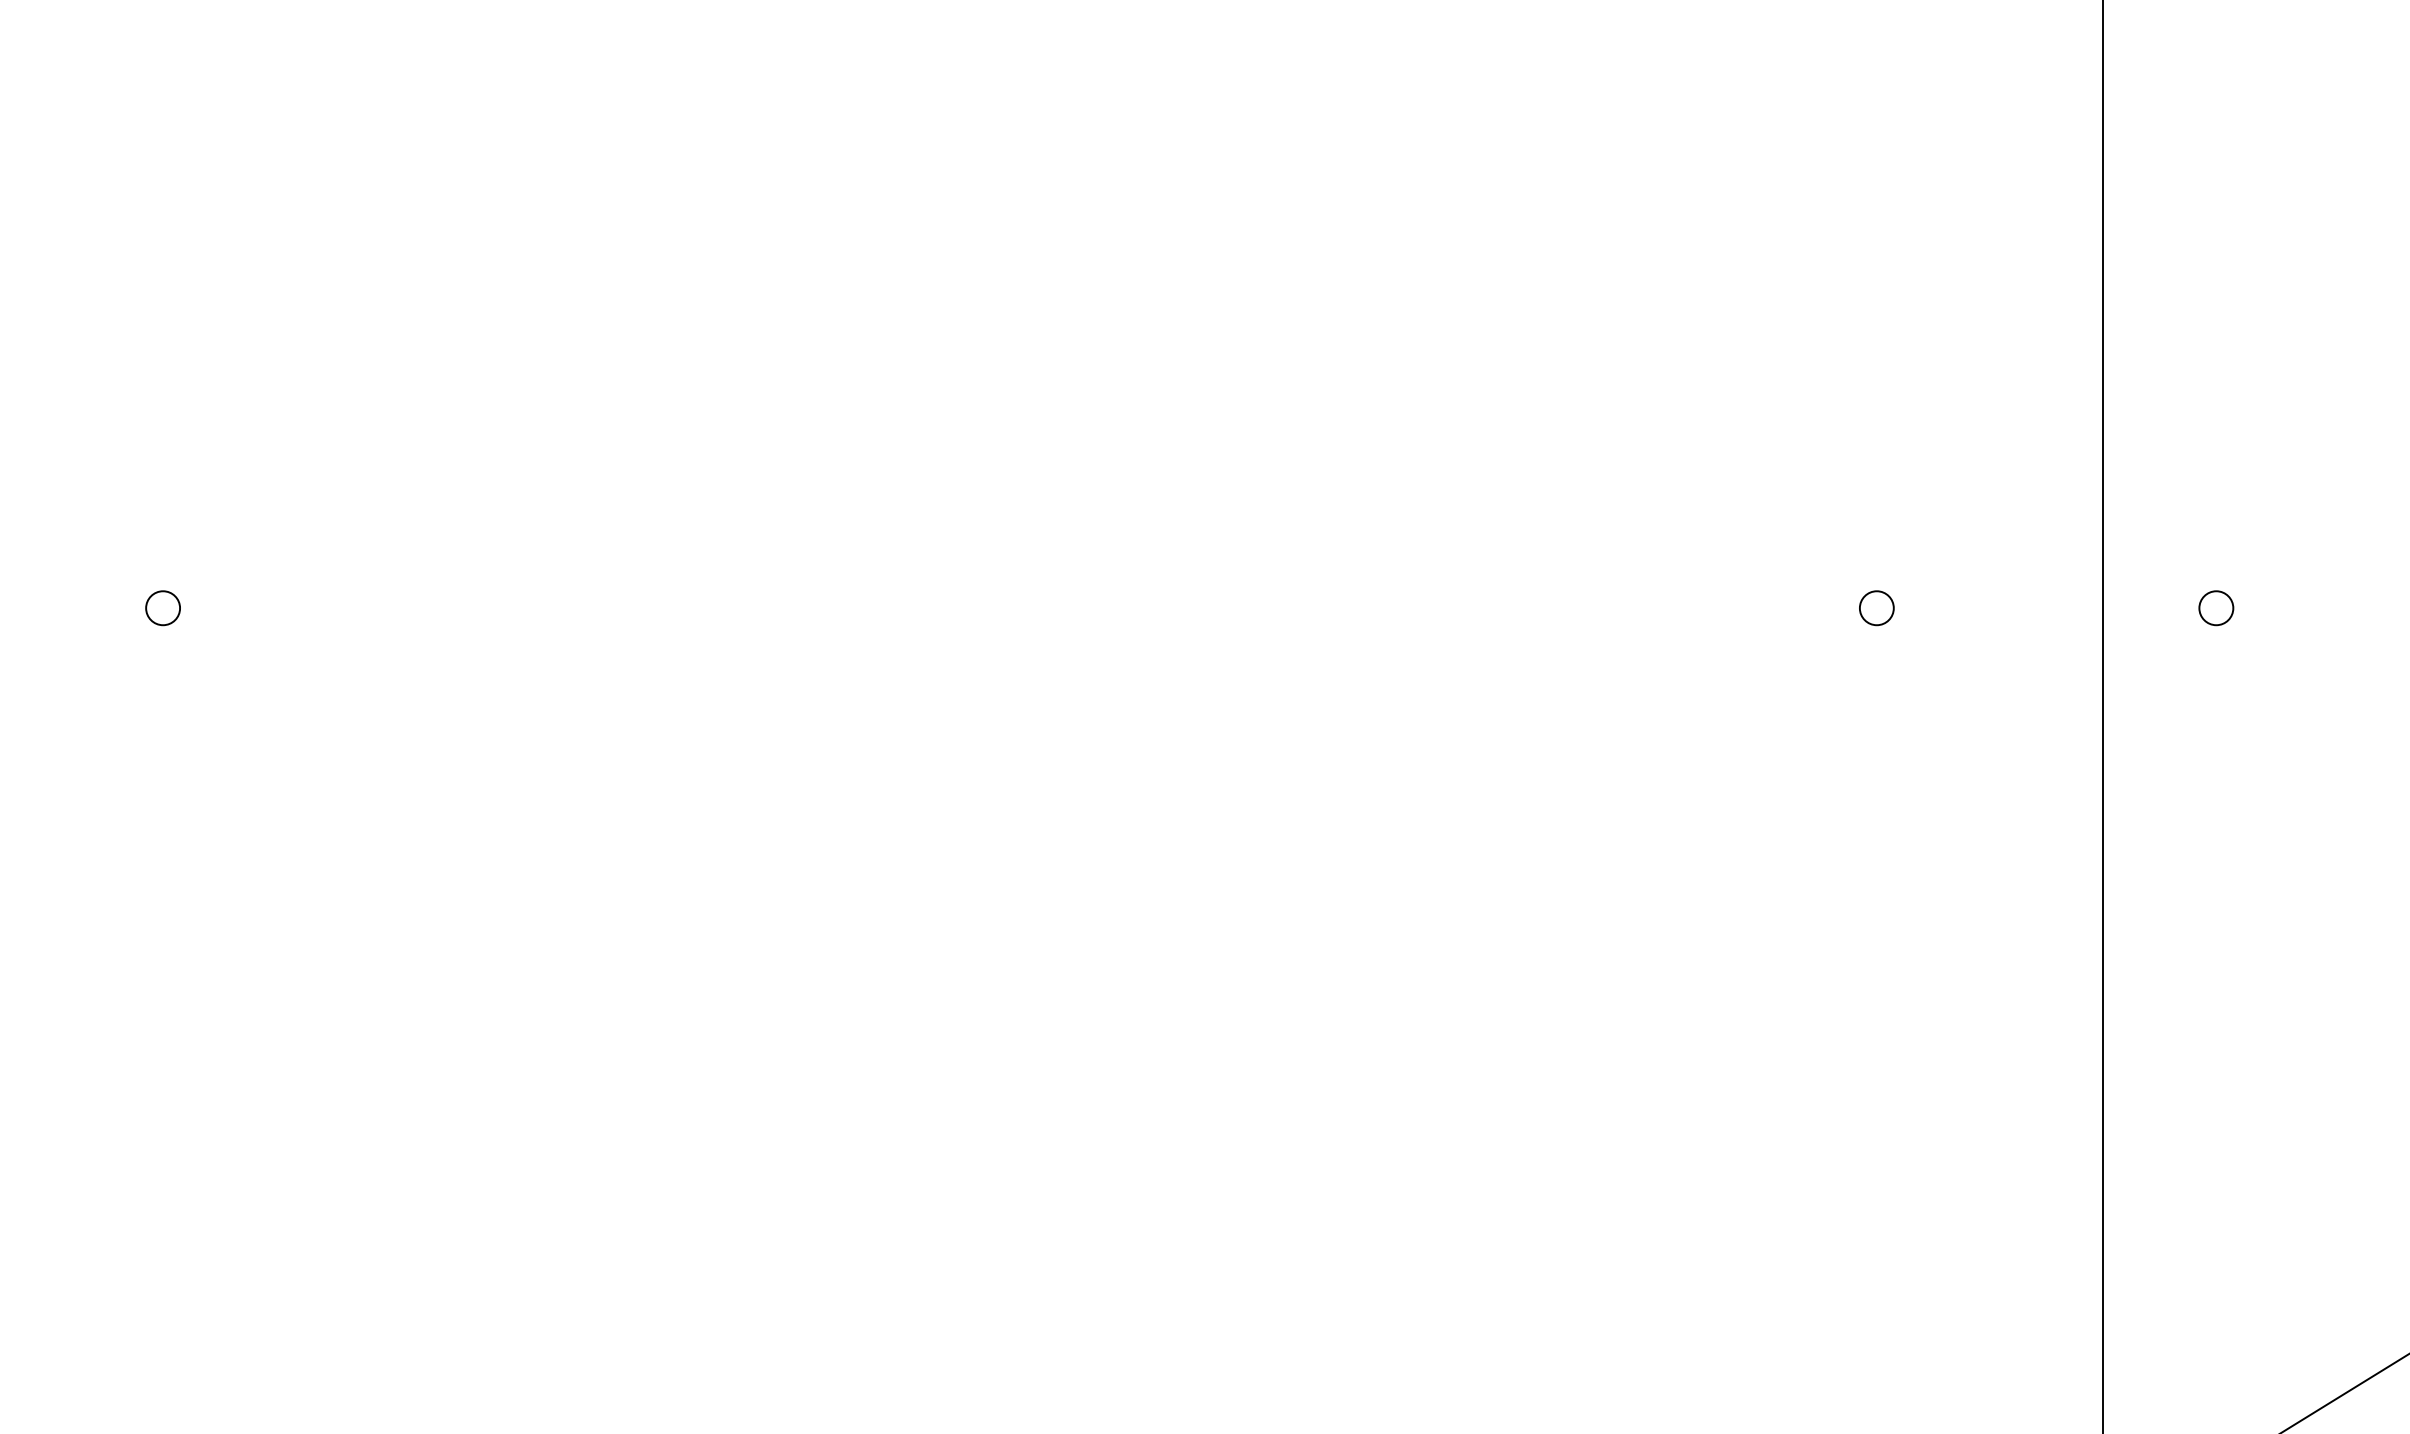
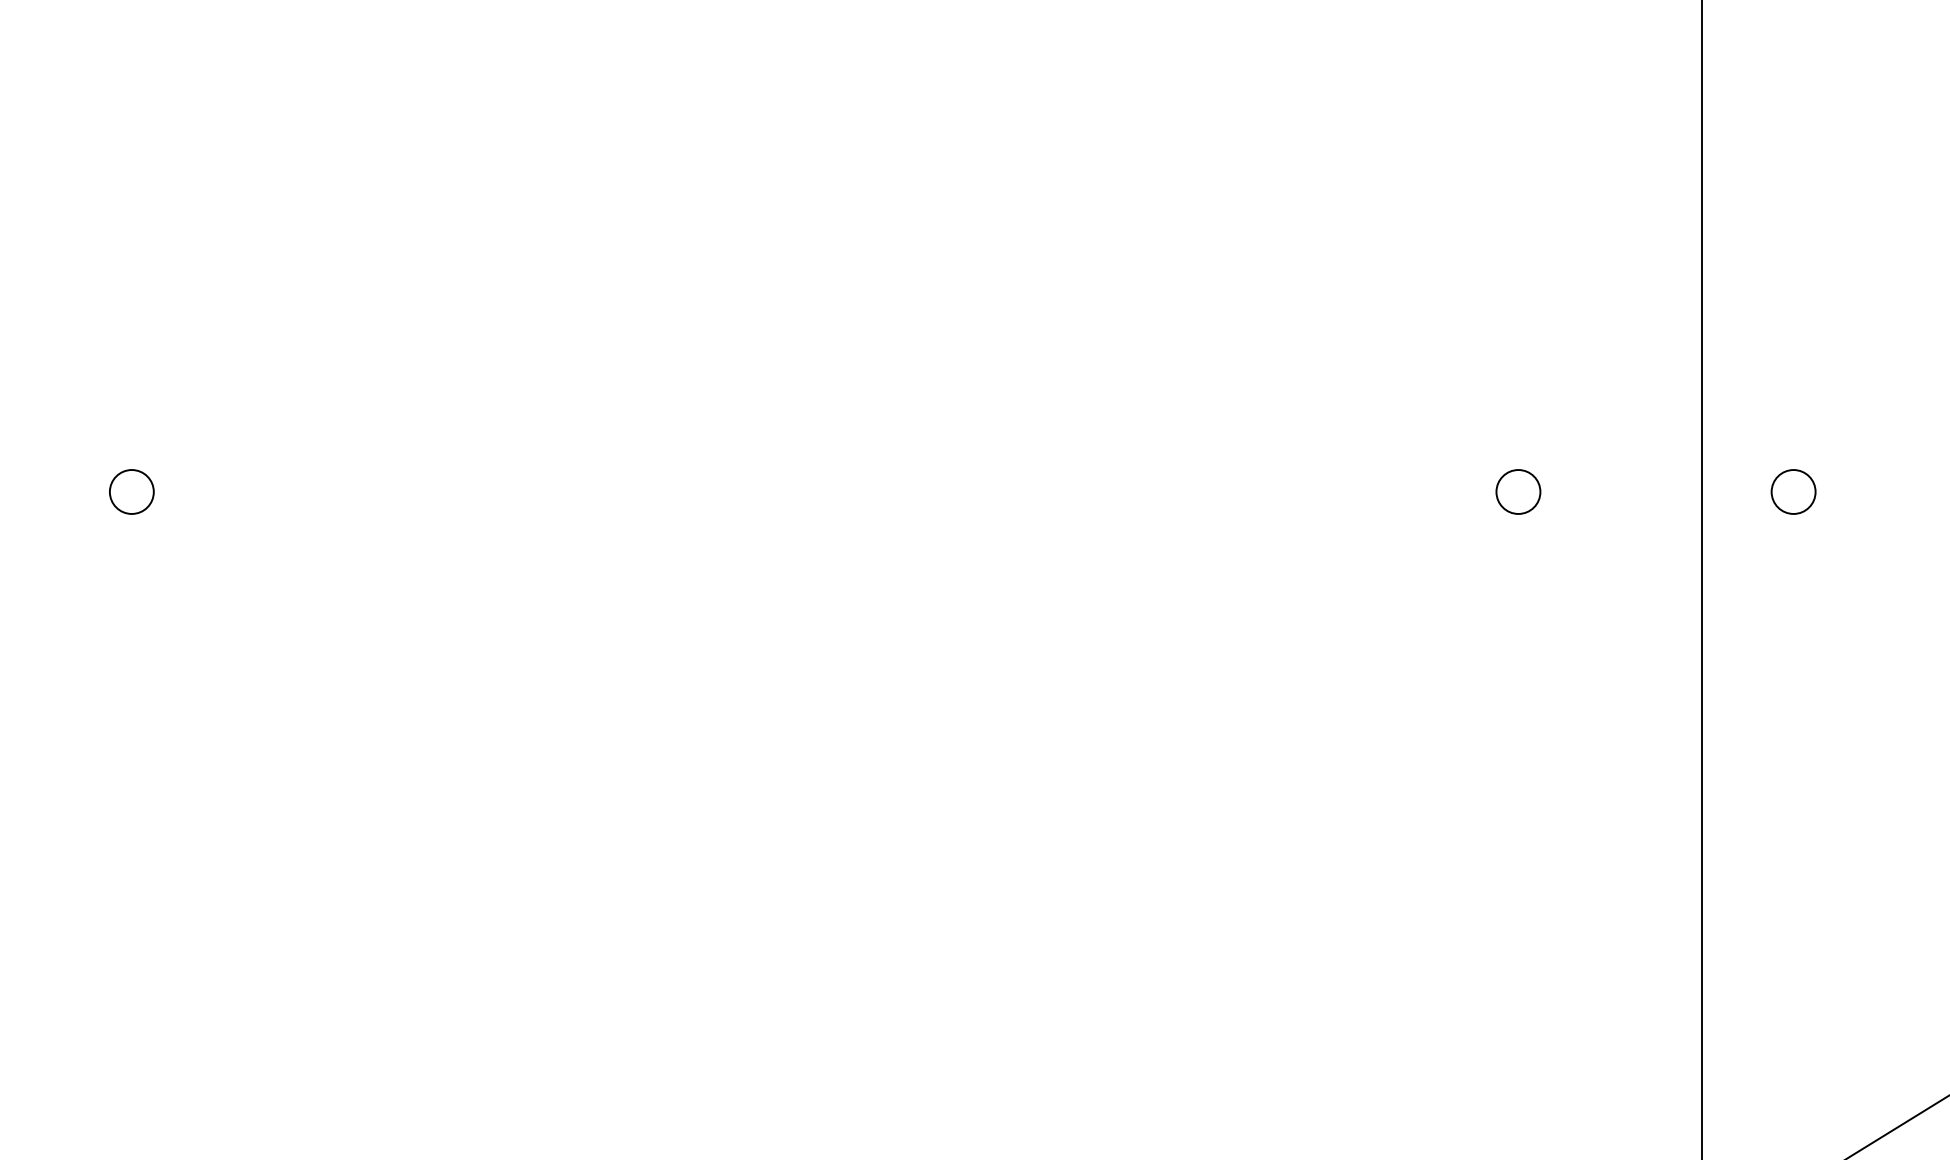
circle: (162, 607) -> (131, 491), size x1.6
circle: (1876, 607) -> (1518, 491), size x1.6
circle: (2215, 607) -> (1792, 491), size x1.6

